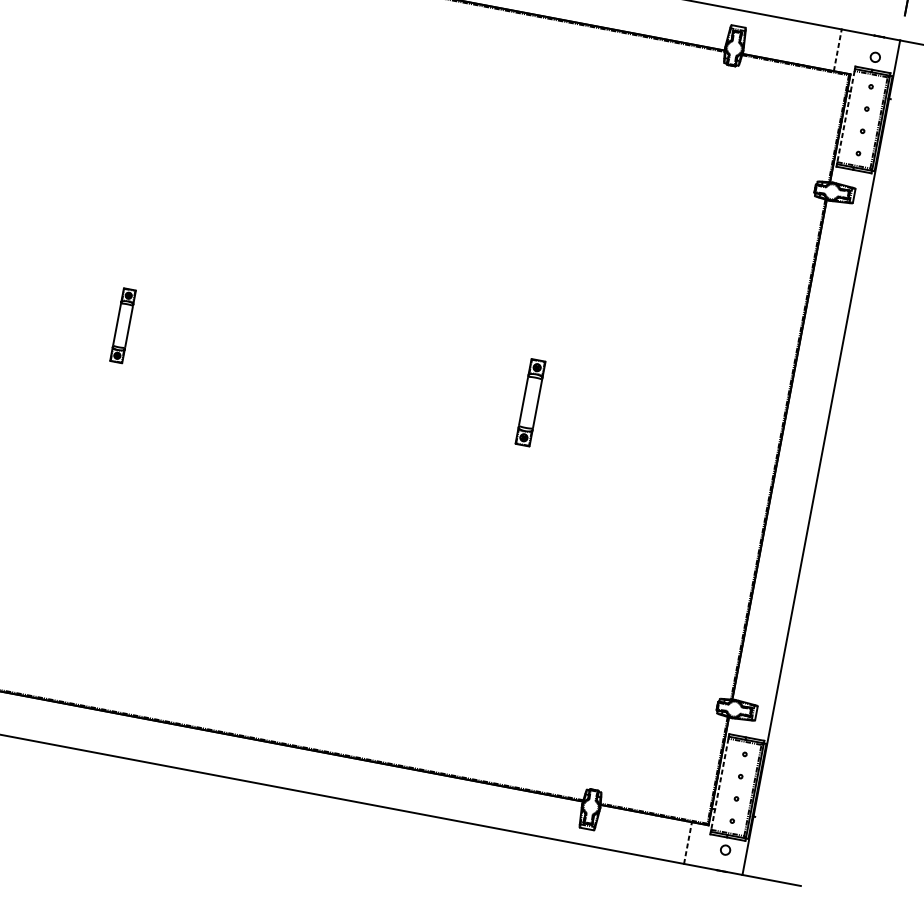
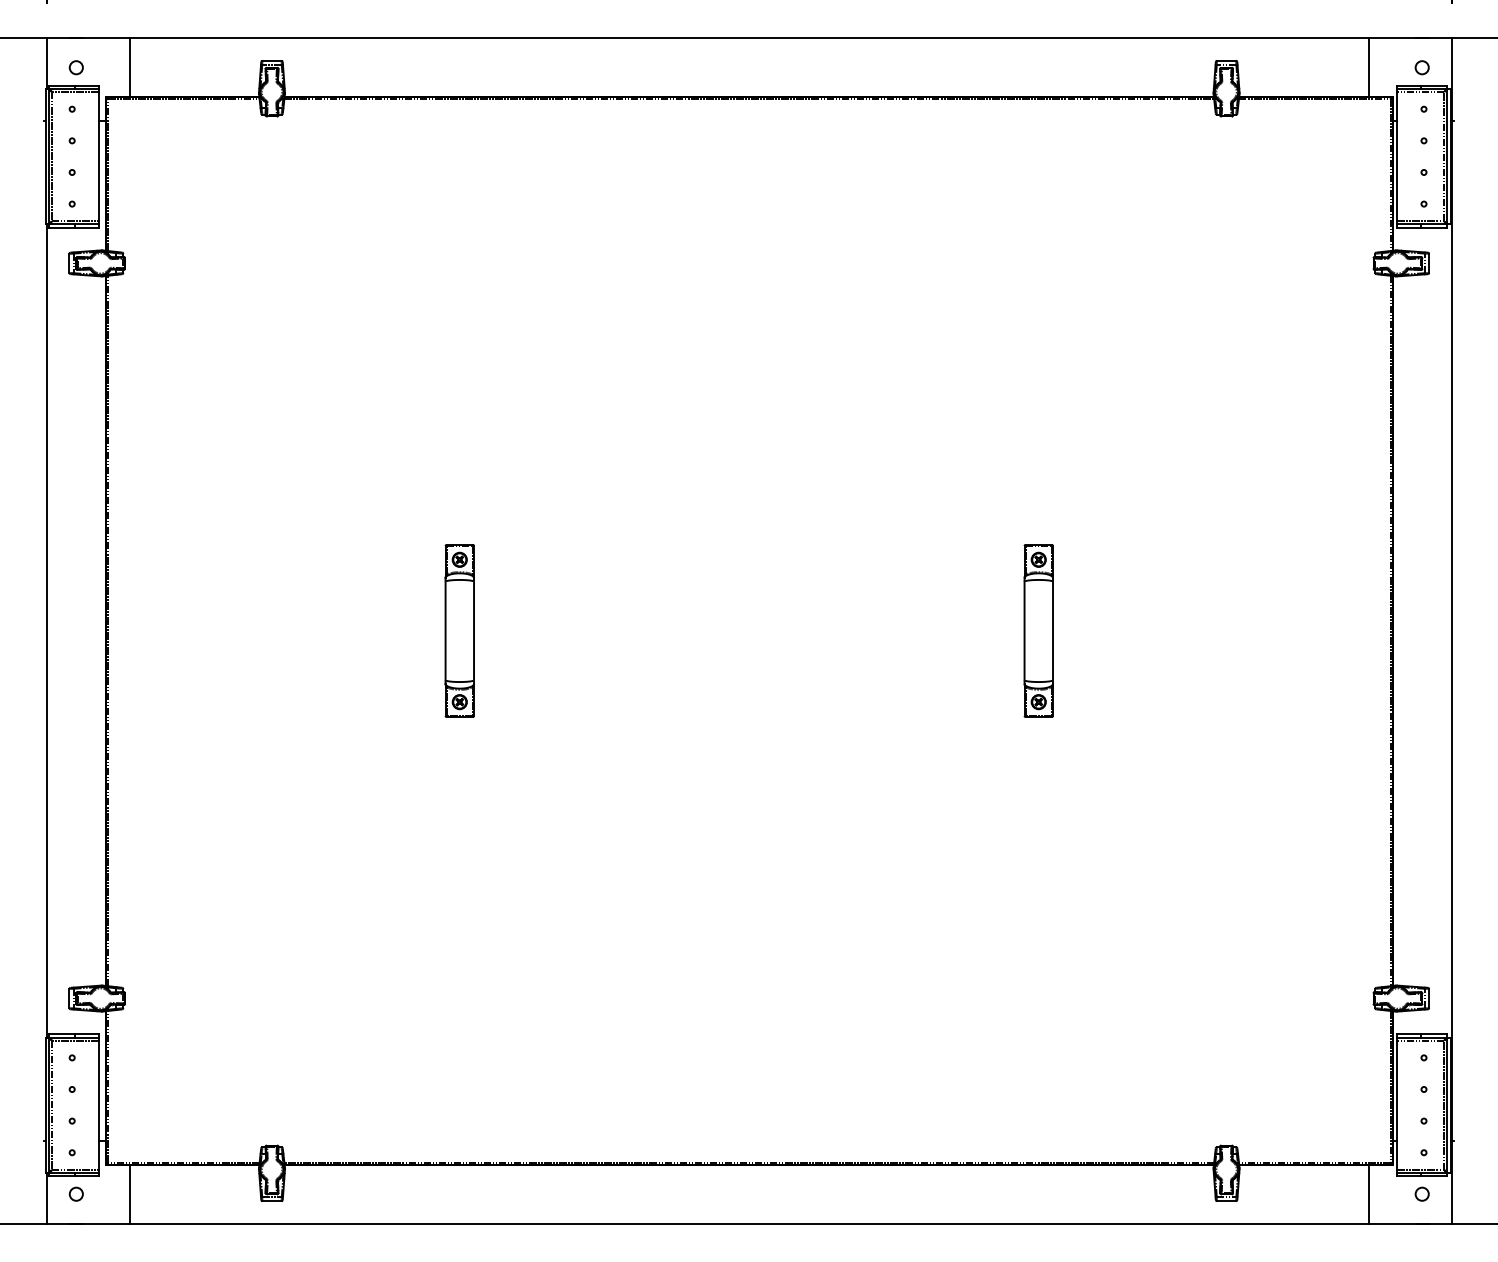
line: (837, 50) -> (1368, 67), dashed -> solid
line: (846, 116) -> (1397, 156), dashed -> solid
part: (123, 325) -> (459, 630), size x1.67
part: (530, 402) -> (1038, 630), size x1.43
line: (719, 784) -> (1397, 1105), dashed -> solid
line: (687, 843) -> (1368, 1194), dashed -> solid

